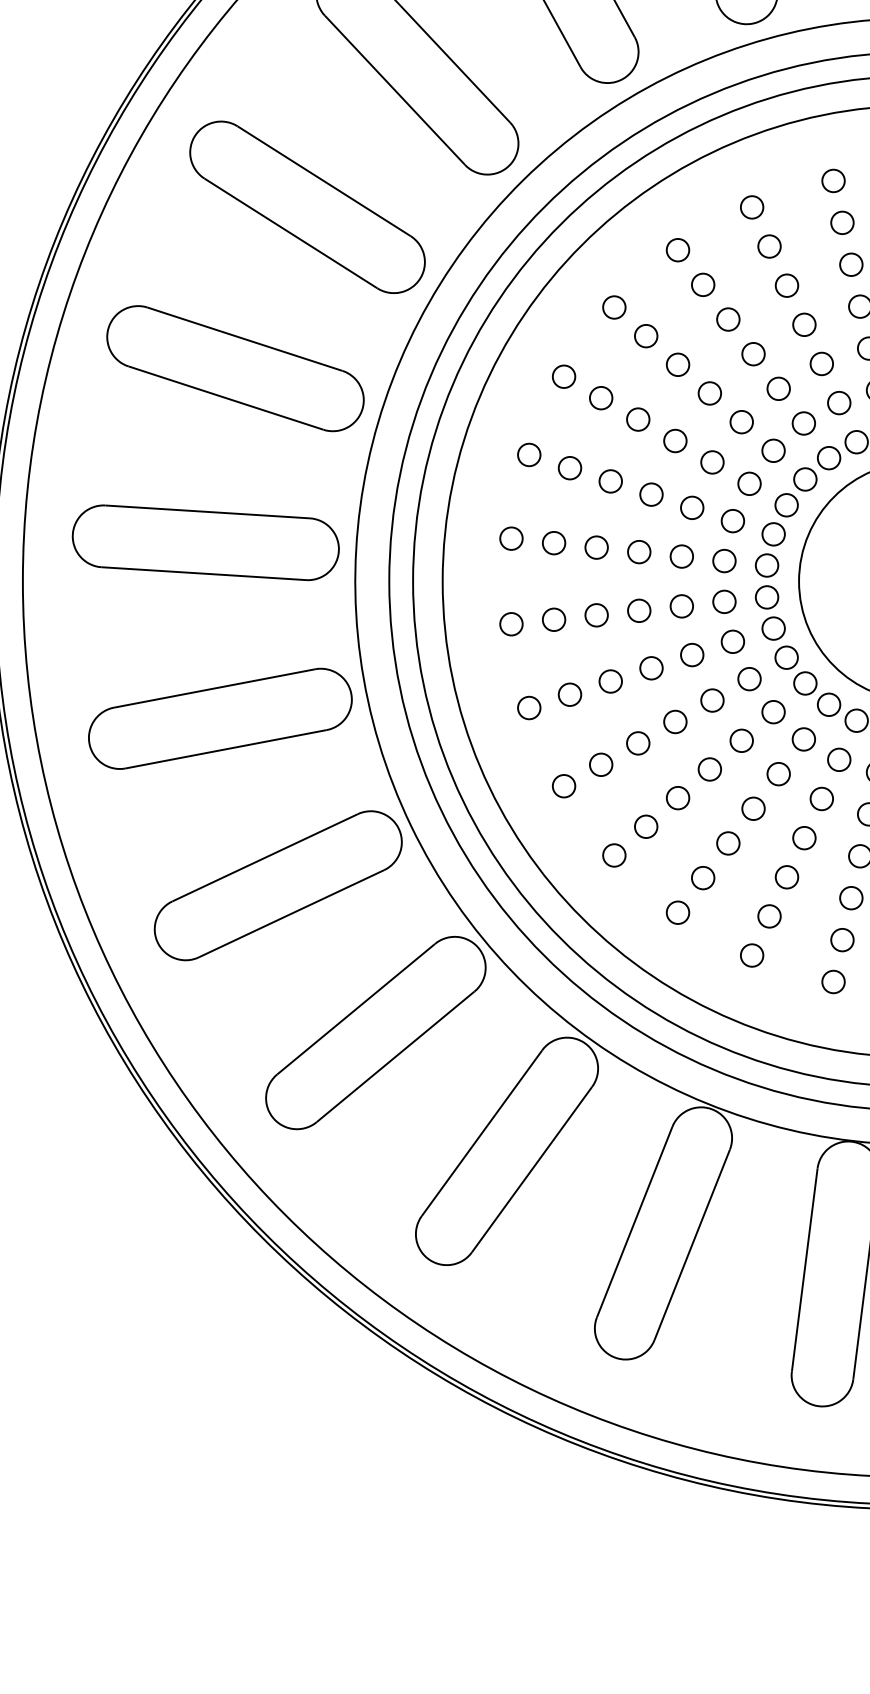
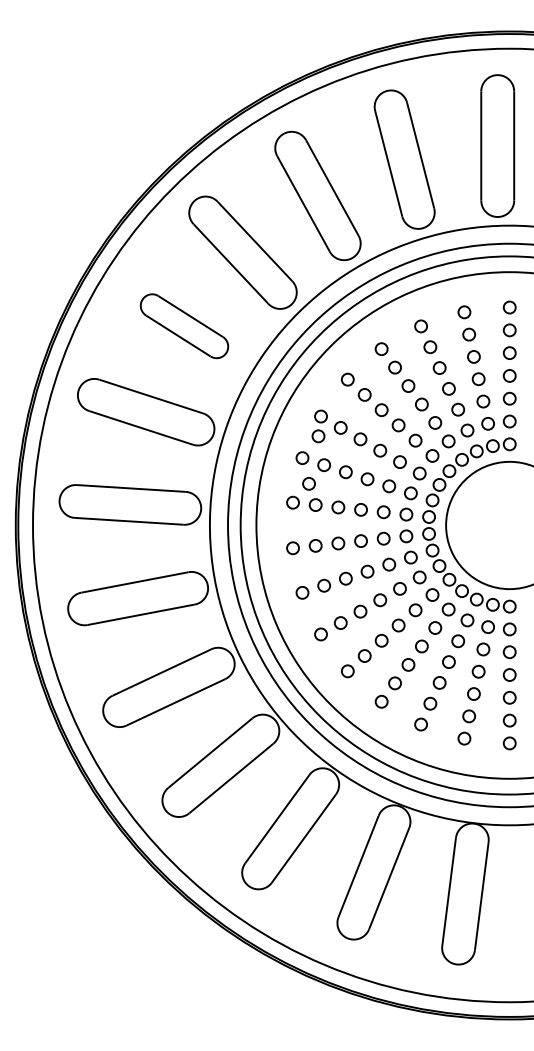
part: (307, 205) -> (184, 325), size x0.7
circle: (559, 414) -> (318, 436), added
circle: (540, 502) -> (308, 483), added

